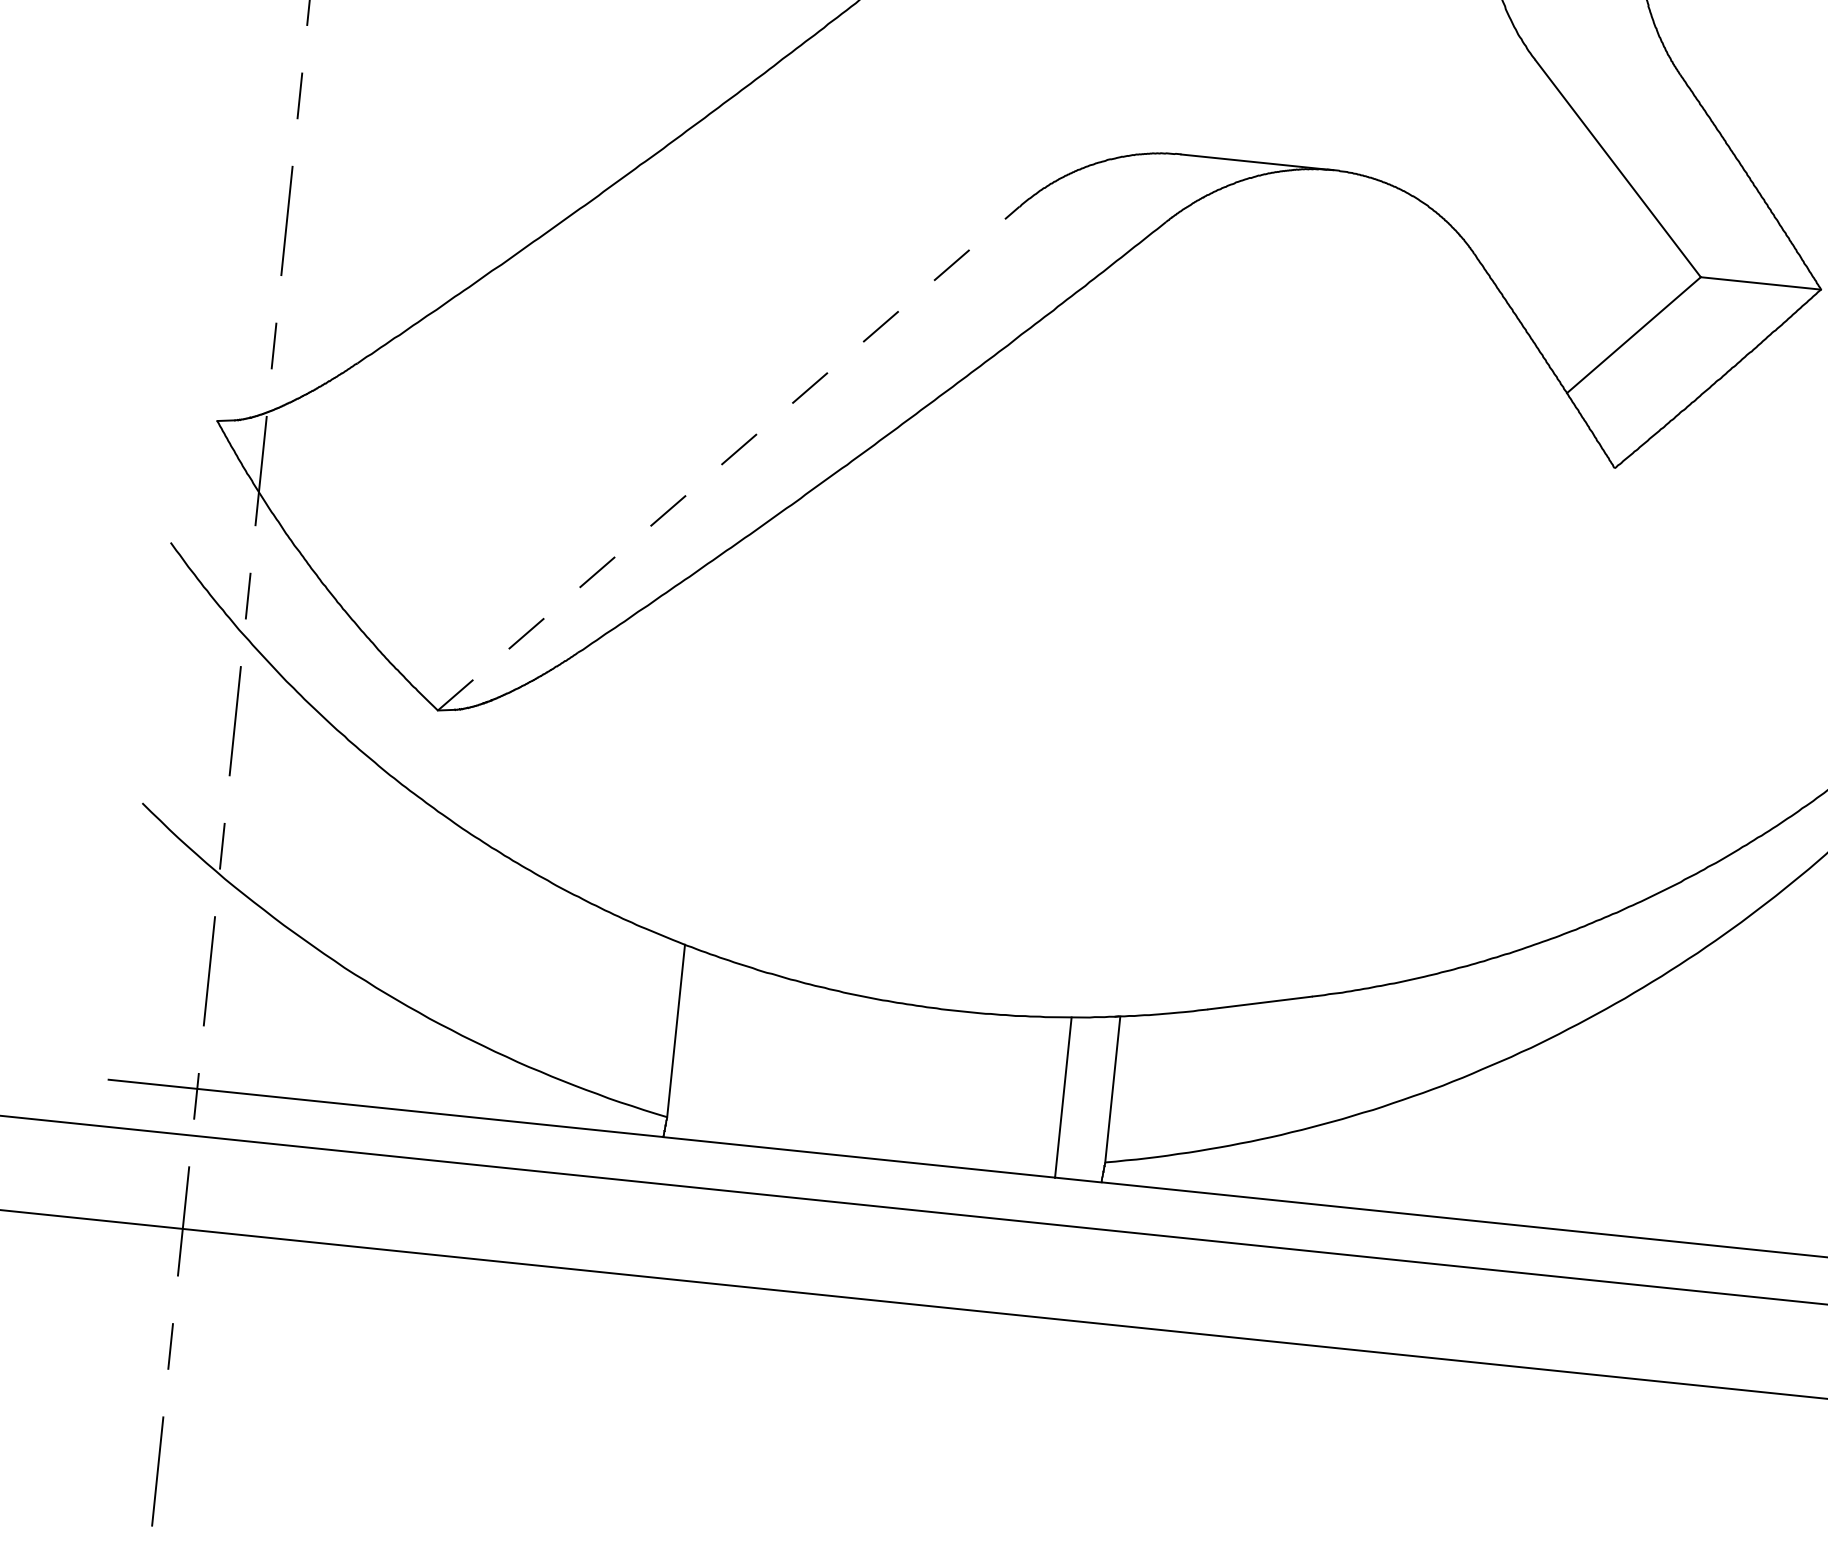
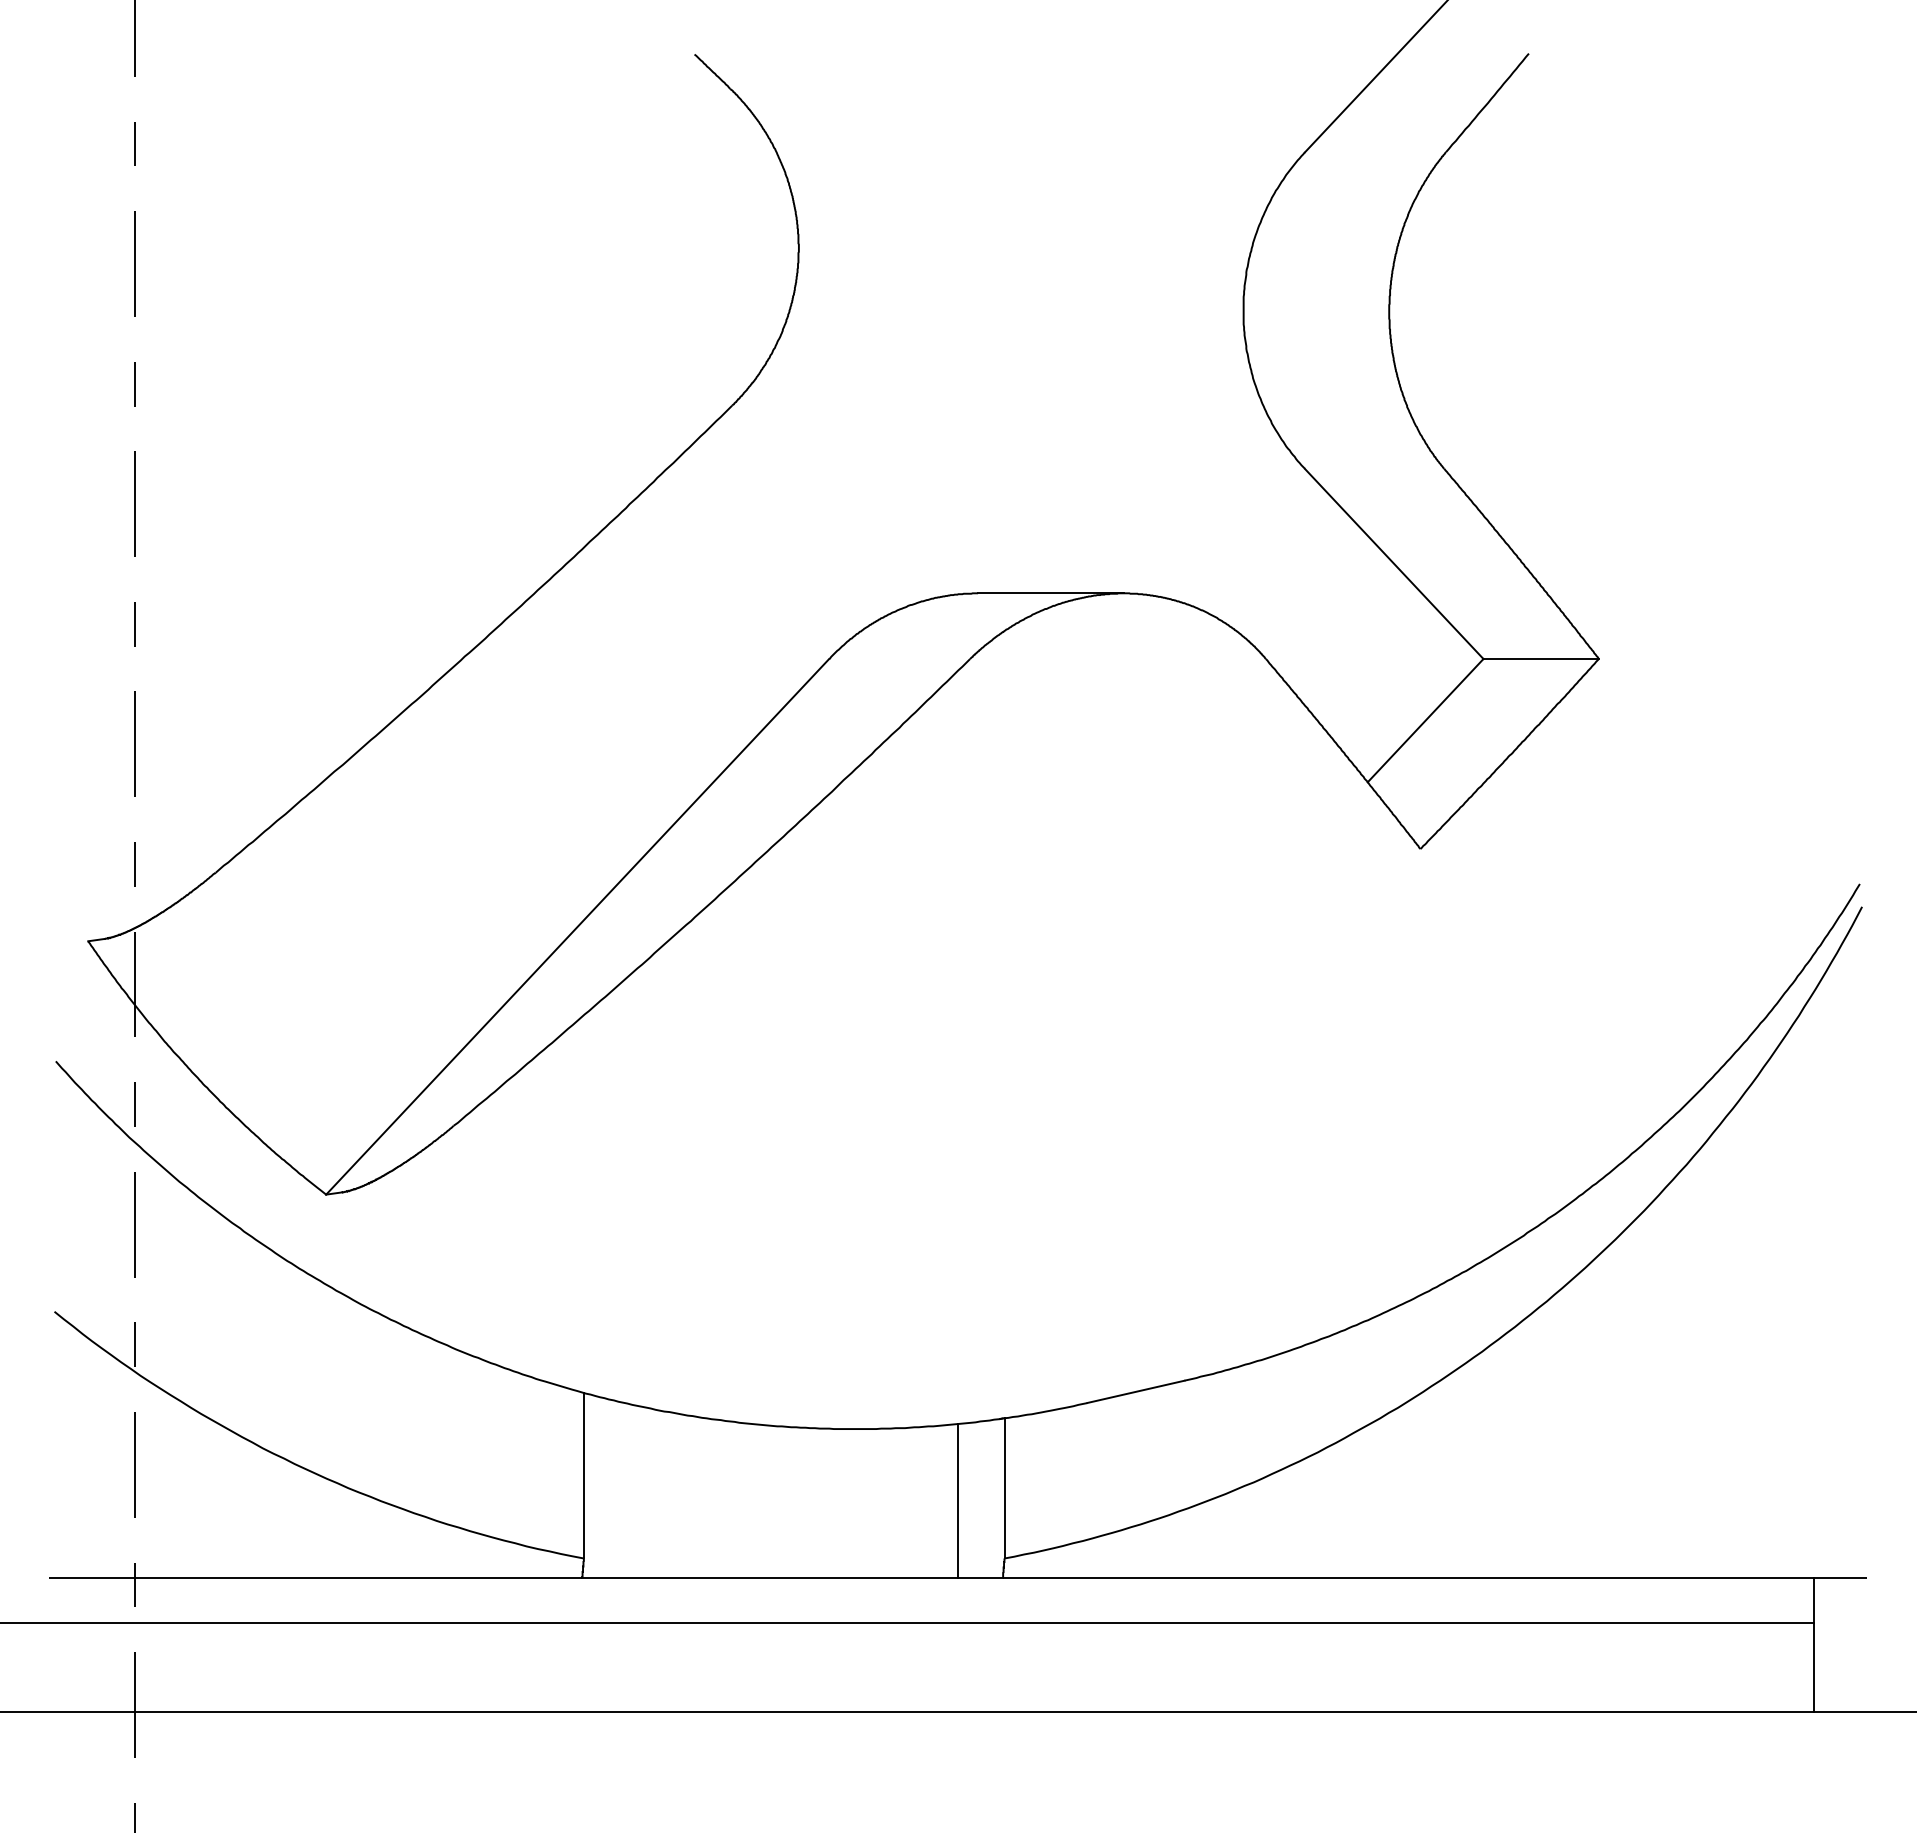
line: (729, 458) -> (578, 926), dashed -> solid

